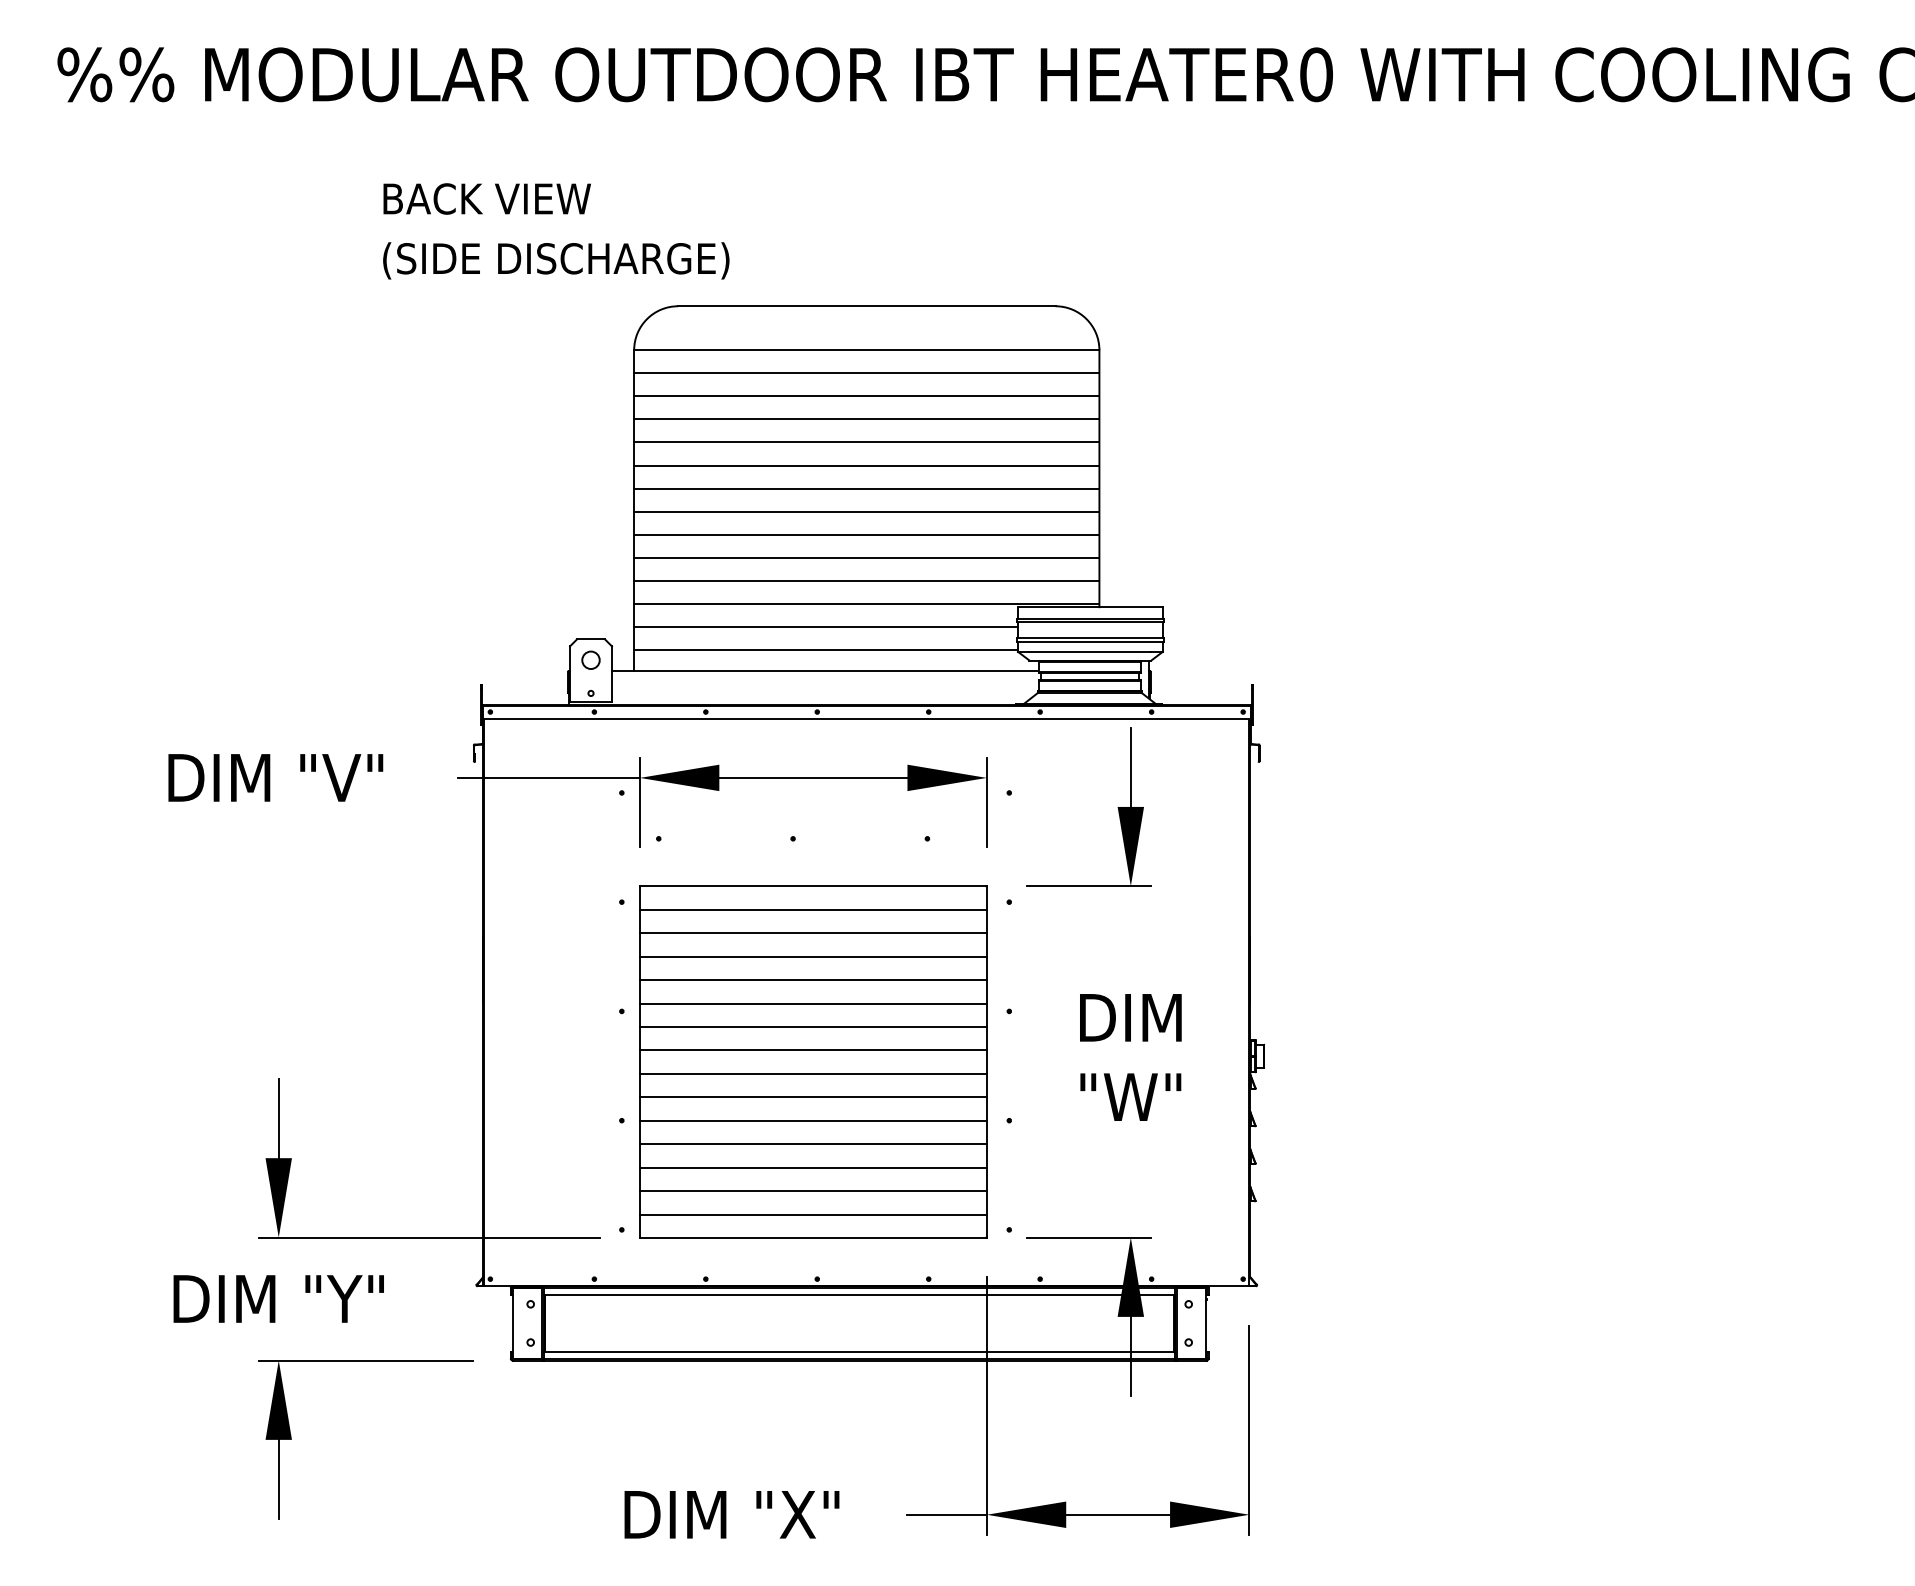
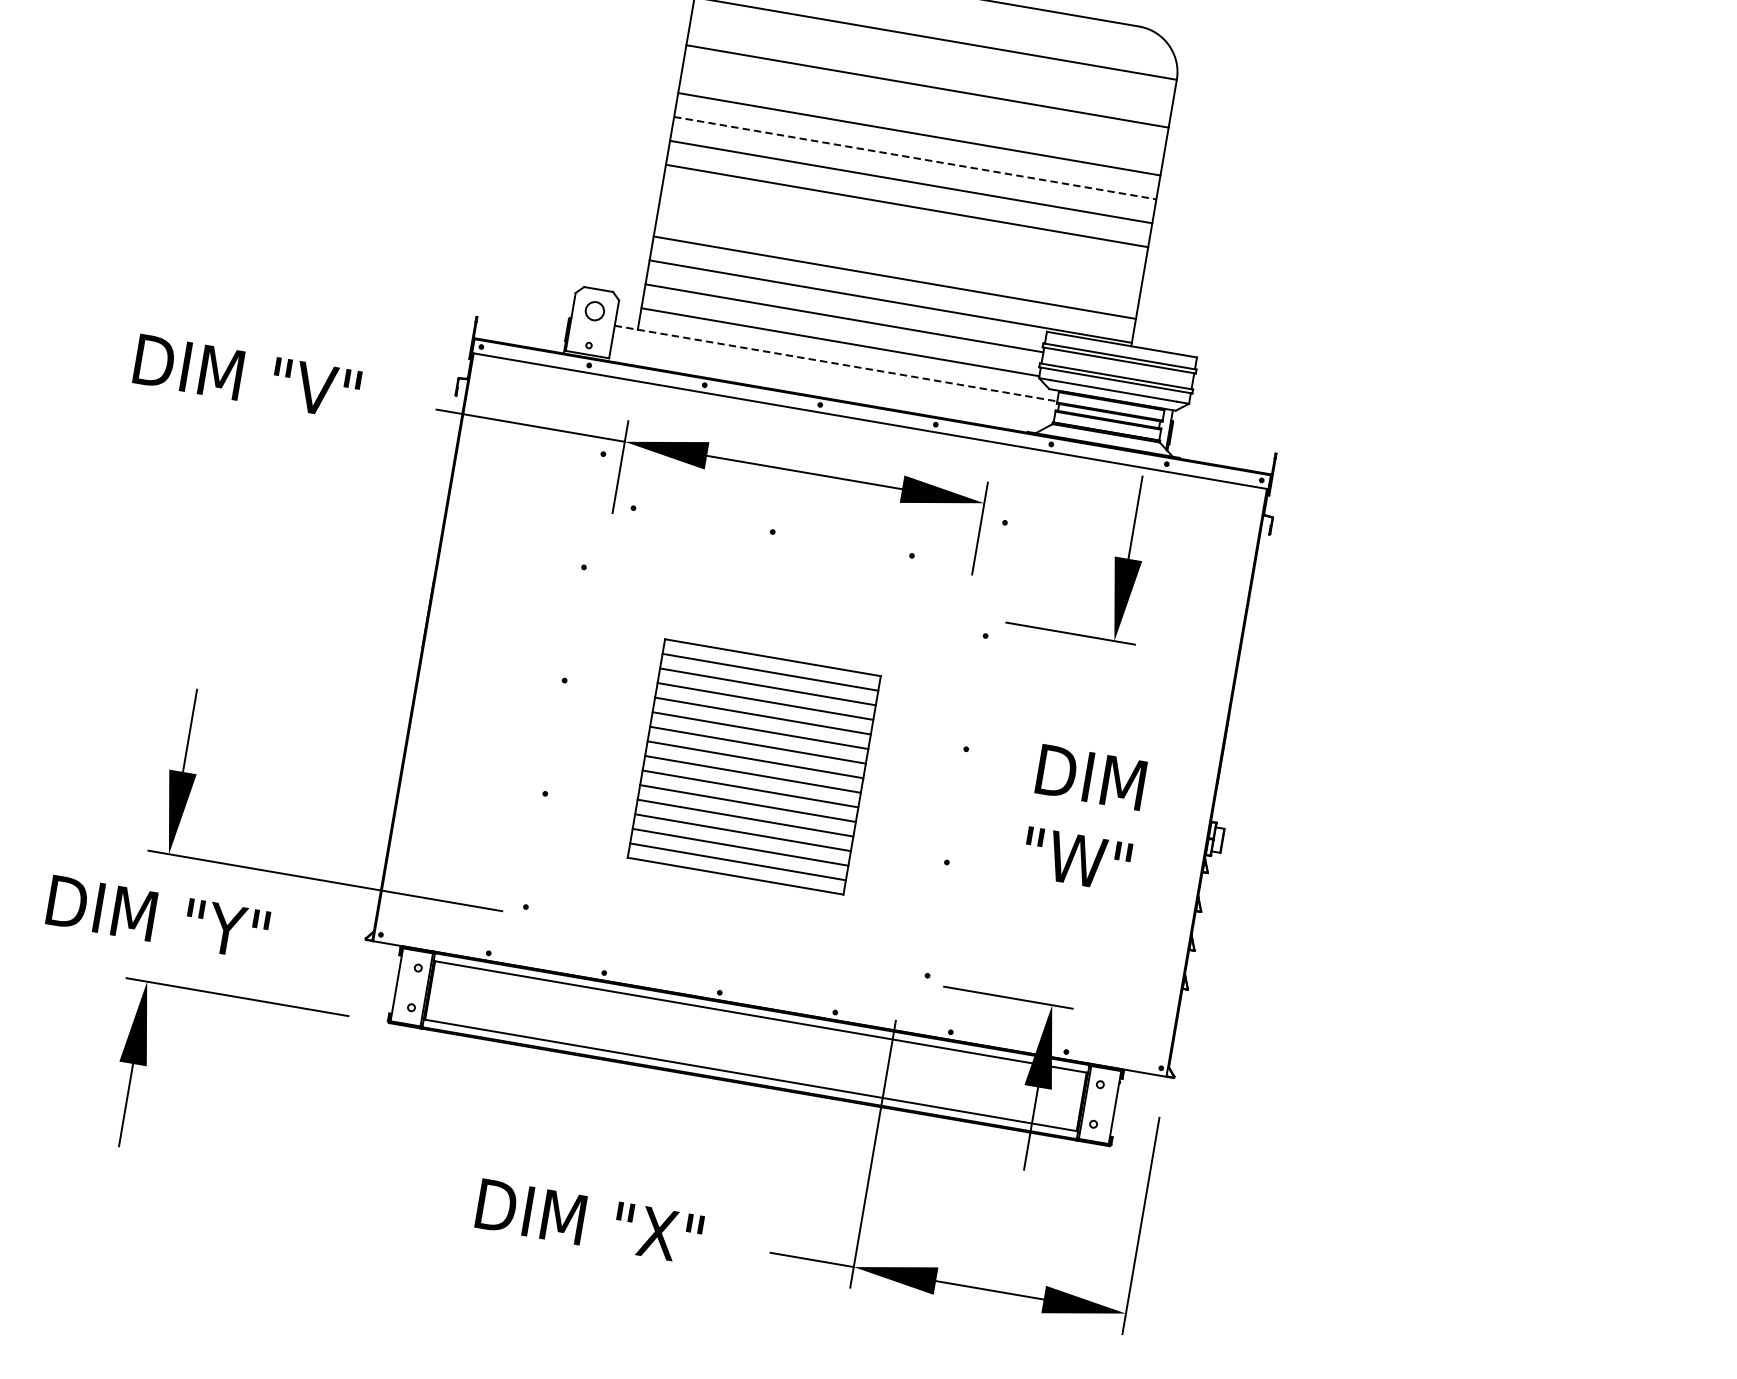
line: (866, 373) -> (931, 62), removed
line: (866, 419) -> (923, 110), removed
line: (866, 465) -> (914, 158), solid -> dashed
line: (866, 534) -> (902, 229), removed
line: (866, 557) -> (898, 253), removed
line: (825, 670) -> (836, 363), solid -> dashed
part: (813, 1061) -> (754, 766), size x0.6

